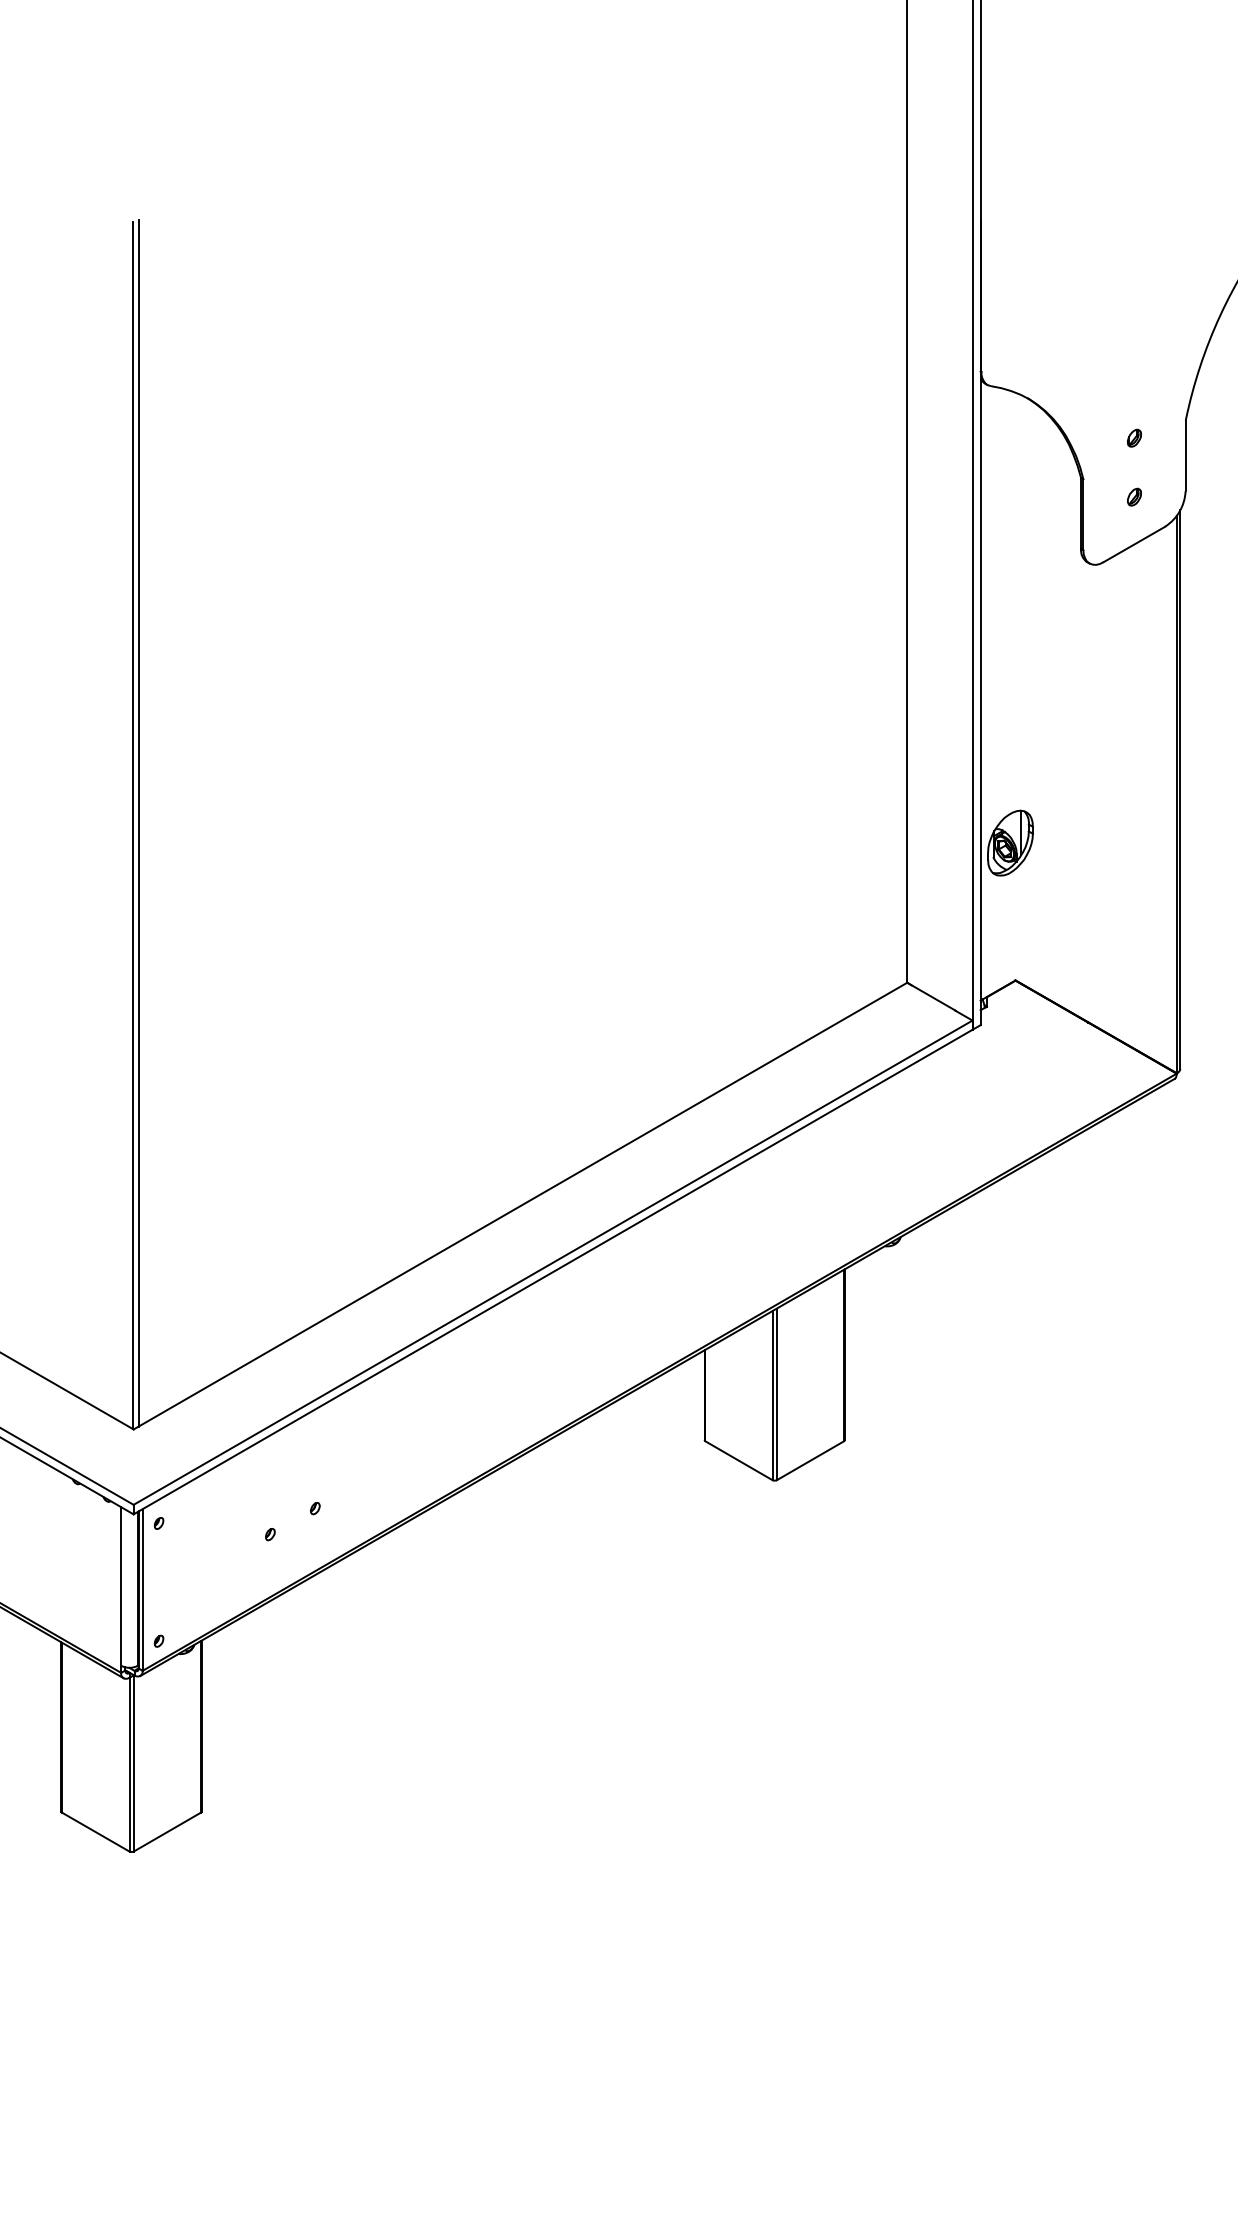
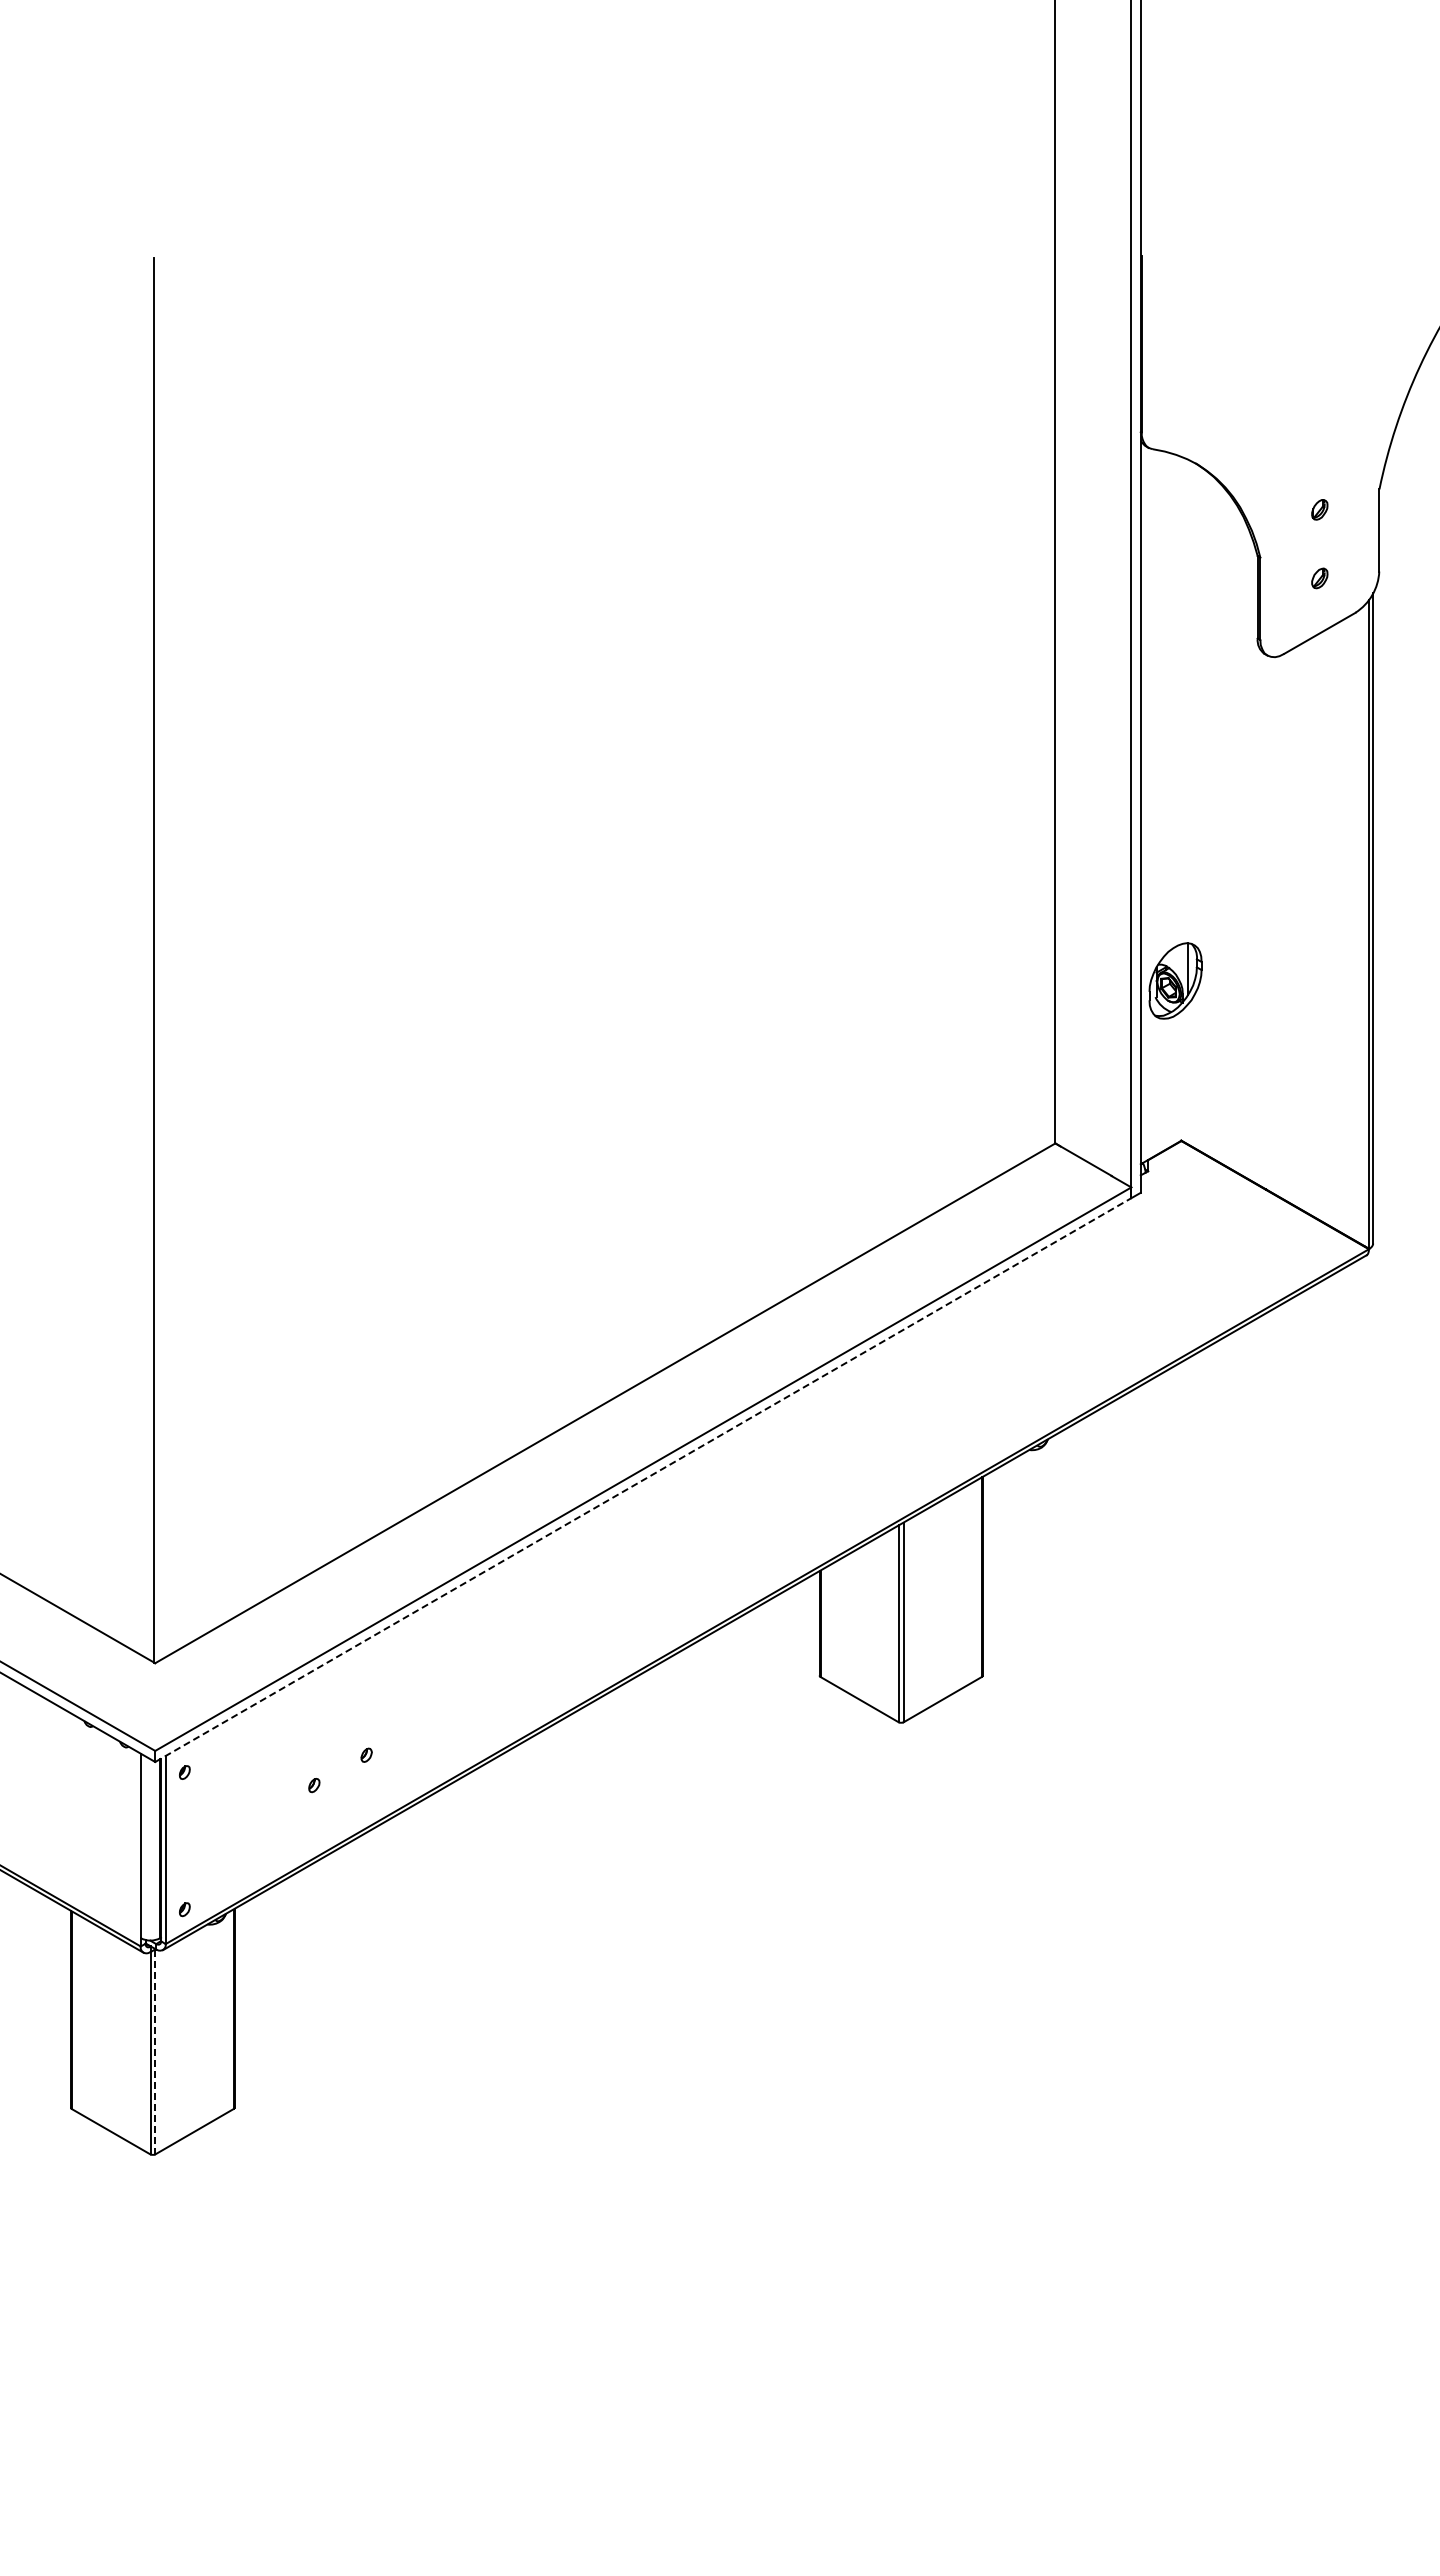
line: (138, 822) -> (160, 957), removed
line: (553, 1272) -> (643, 1480), solid -> dashed
line: (133, 1764) -> (155, 2052), solid -> dashed

